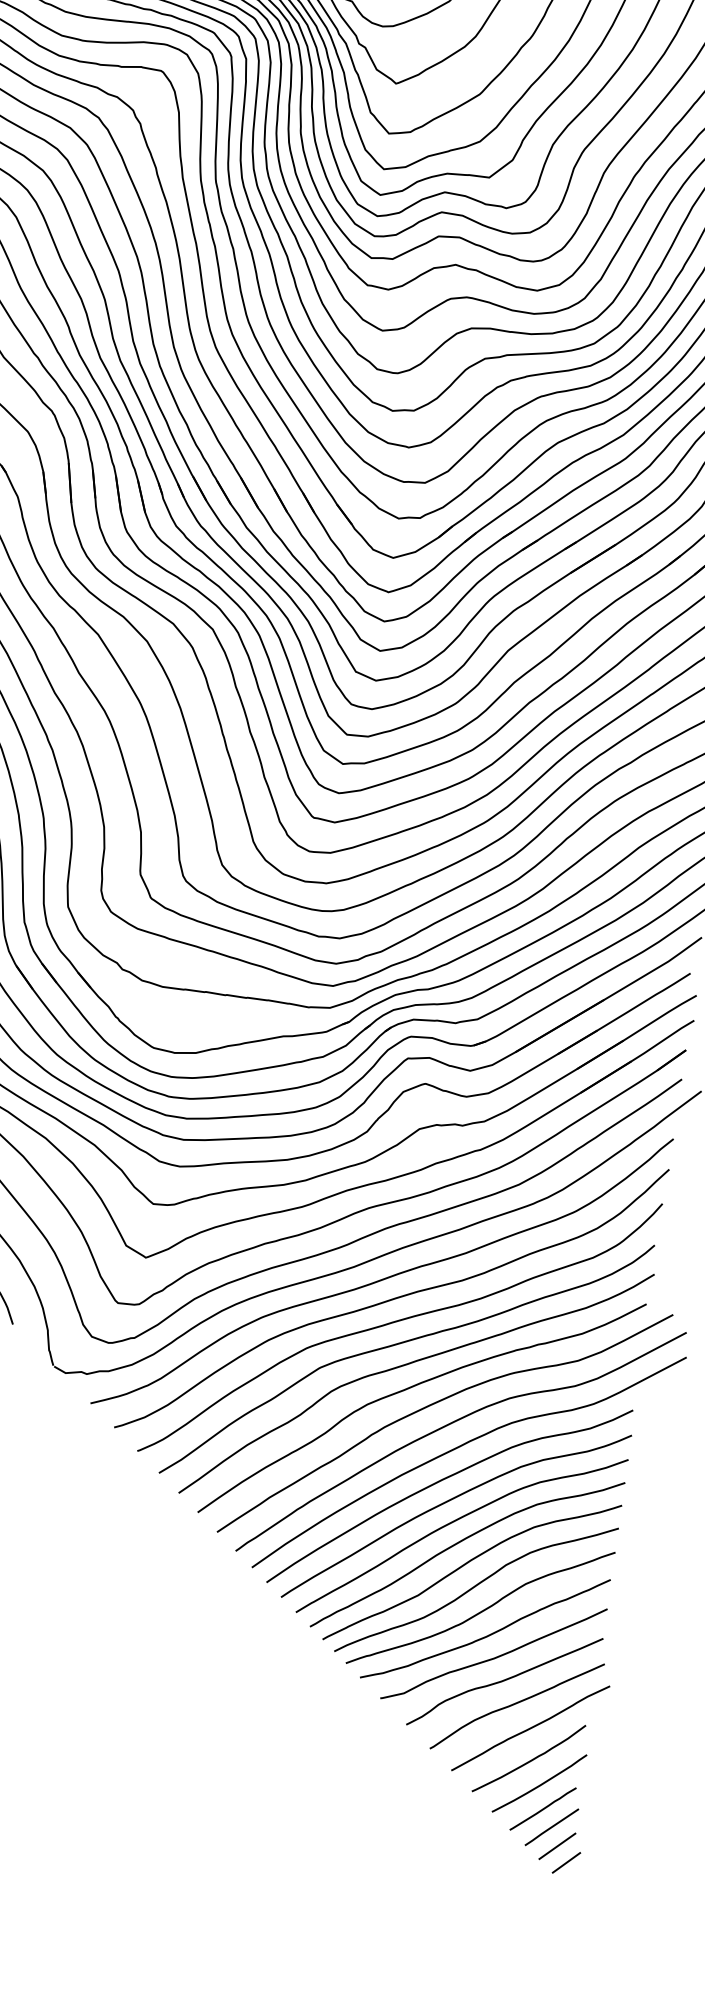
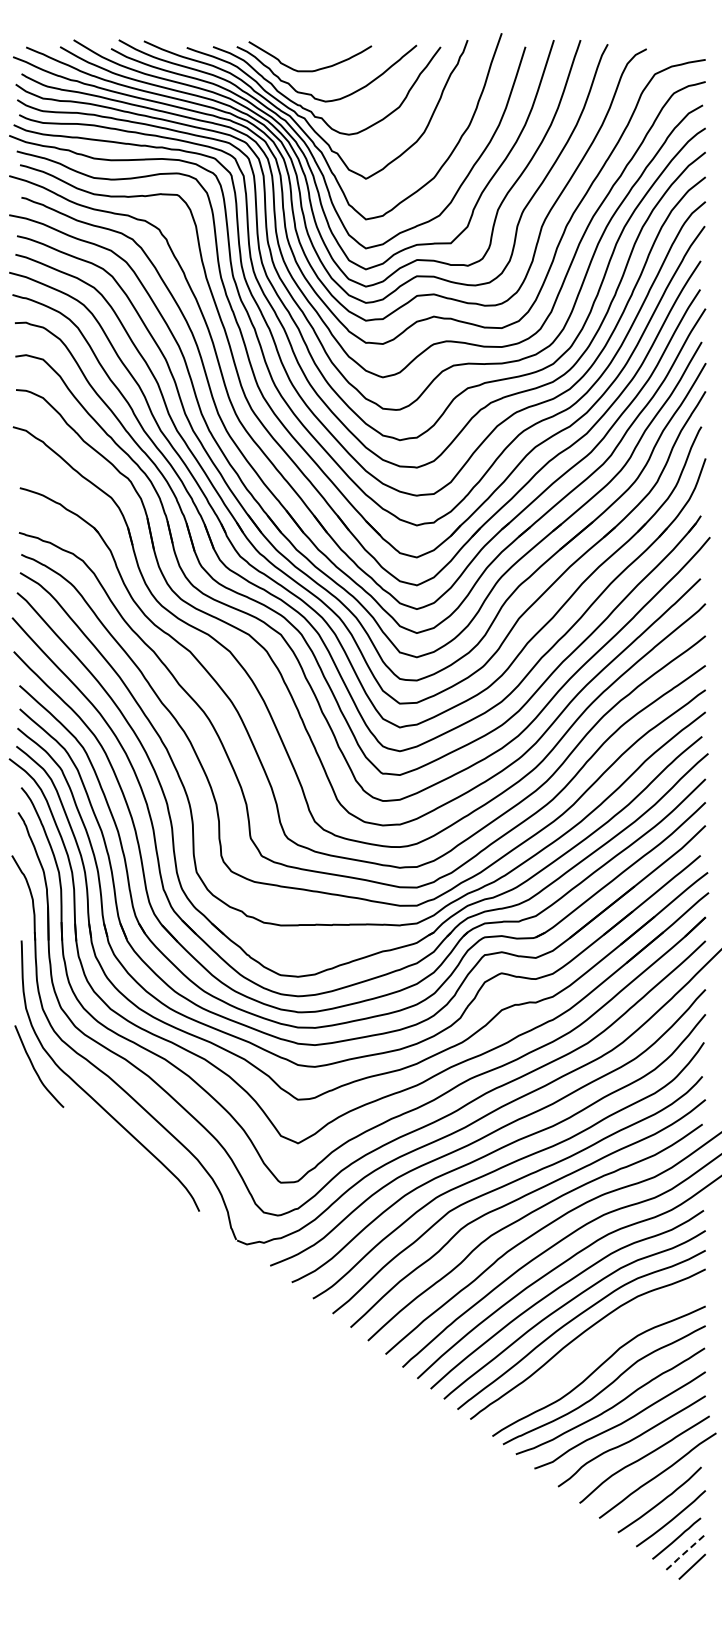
curve: (466, 1564) -> (588, 1352), removed
line: (550, 1827) -> (684, 1552), solid -> dashed
line: (565, 1862) -> (700, 1578), removed

